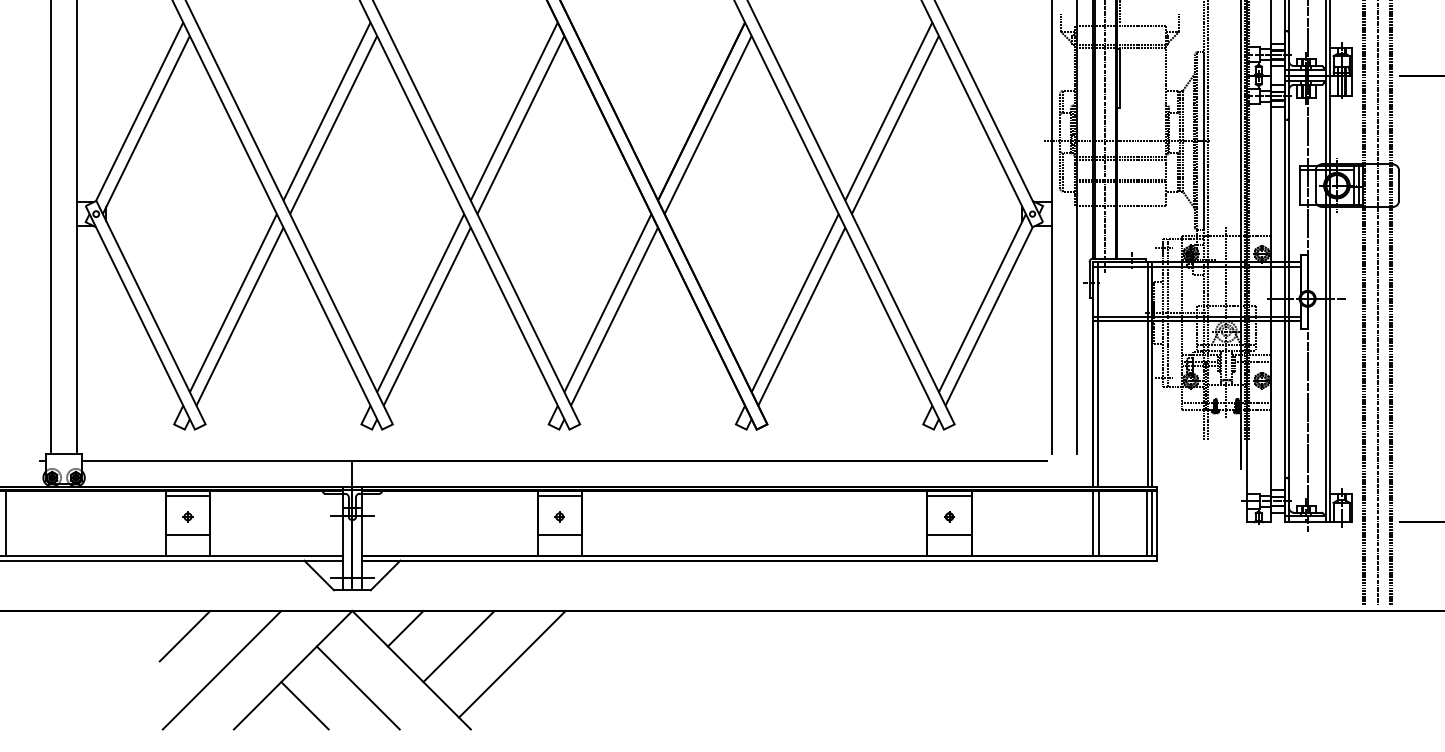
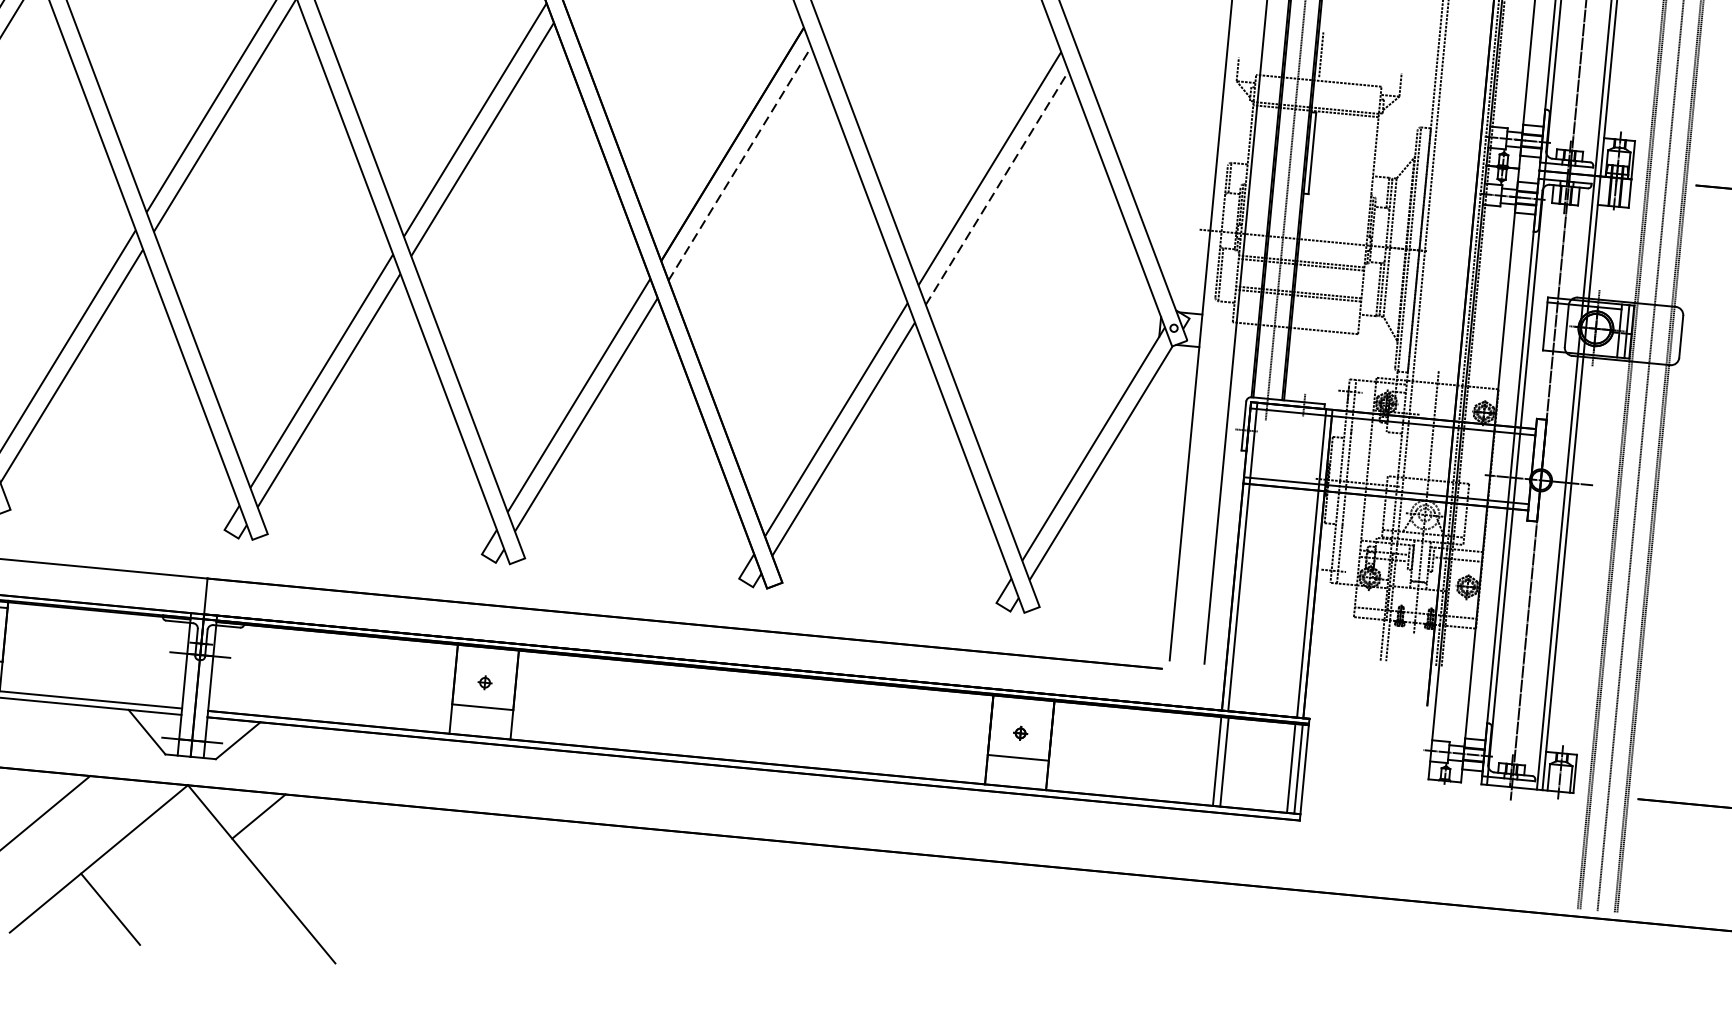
line: (708, 124) -> (740, 163), solid -> dashed
line: (895, 124) -> (997, 187), solid -> dashed
line: (559, 495) -> (487, 653), removed
line: (949, 495) -> (1023, 704), removed
line: (458, 646) -> (329, 847), removed
line: (512, 663) -> (401, 878), removed
line: (357, 687) -> (185, 891), removed

